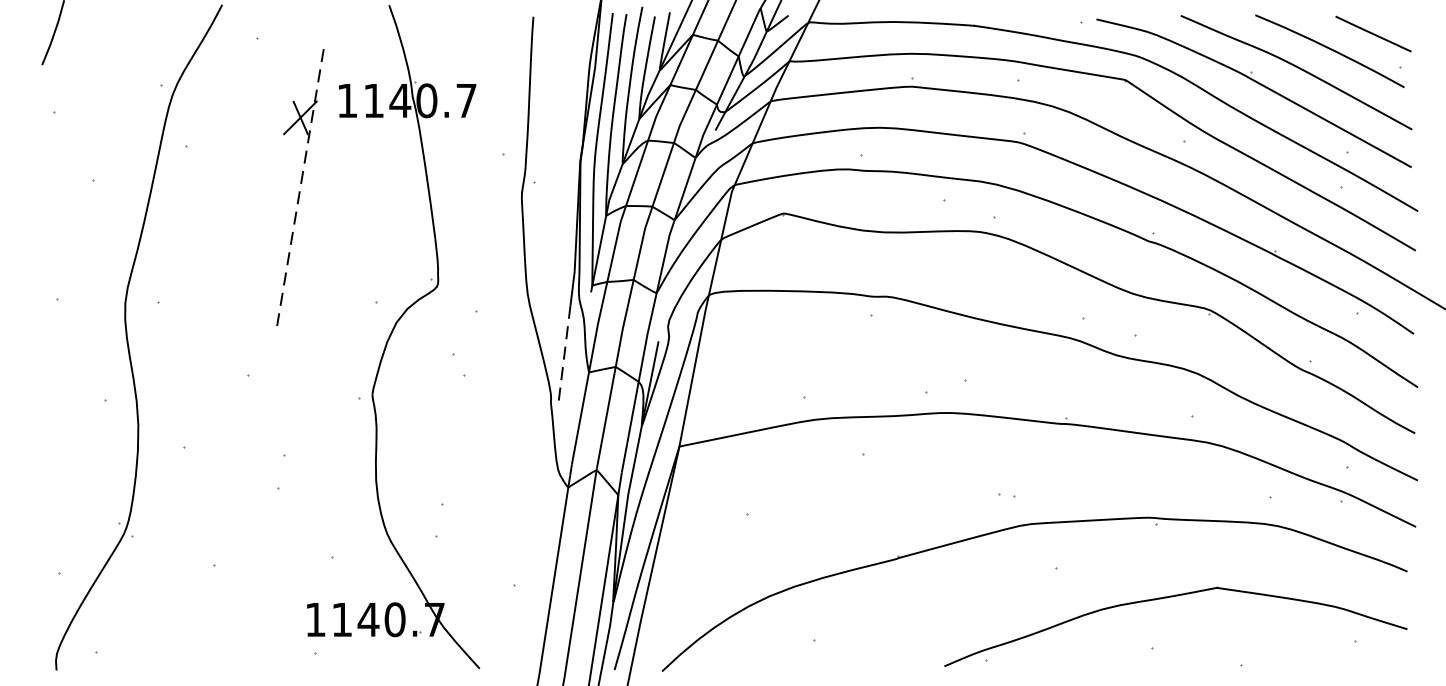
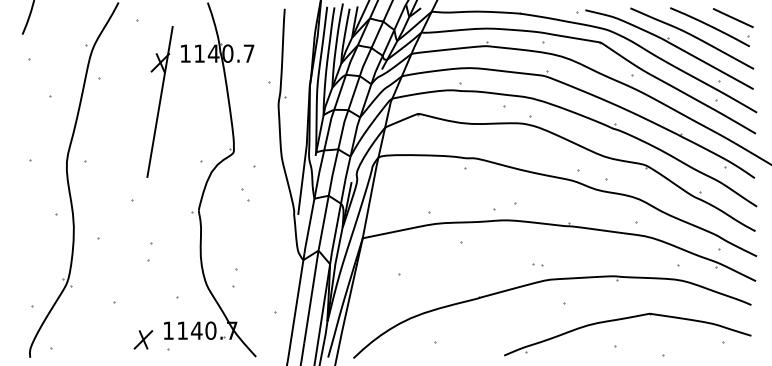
line: (300, 190) -> (160, 101), dashed -> solid
line: (564, 355) -> (301, 189), dashed -> solid
part: (268, 636) -> (143, 339), added

